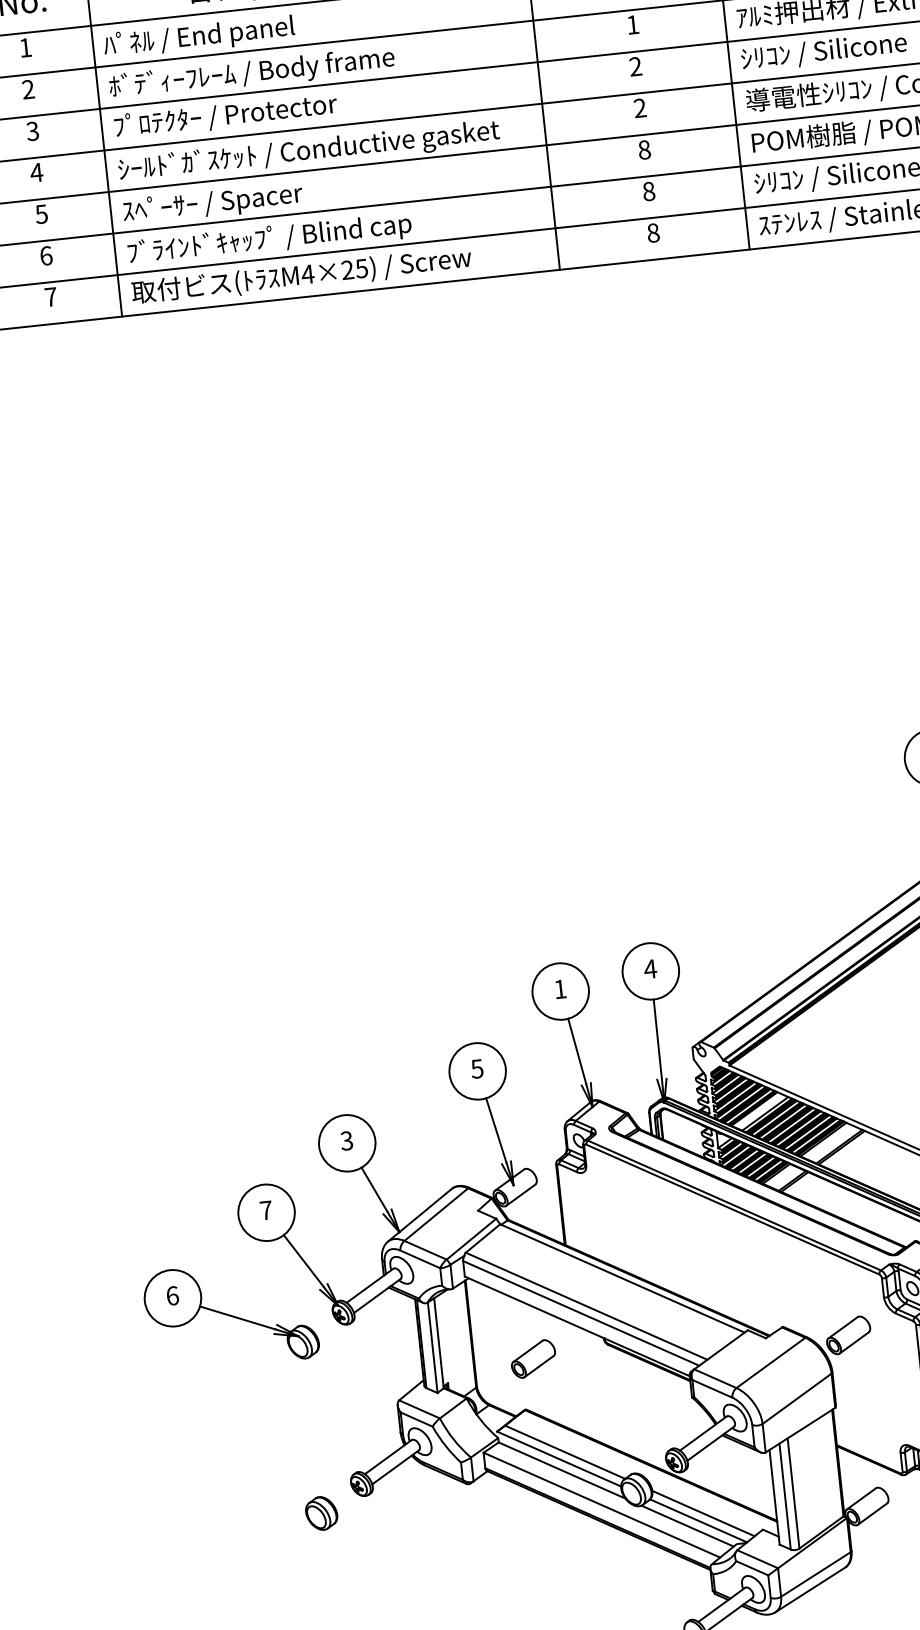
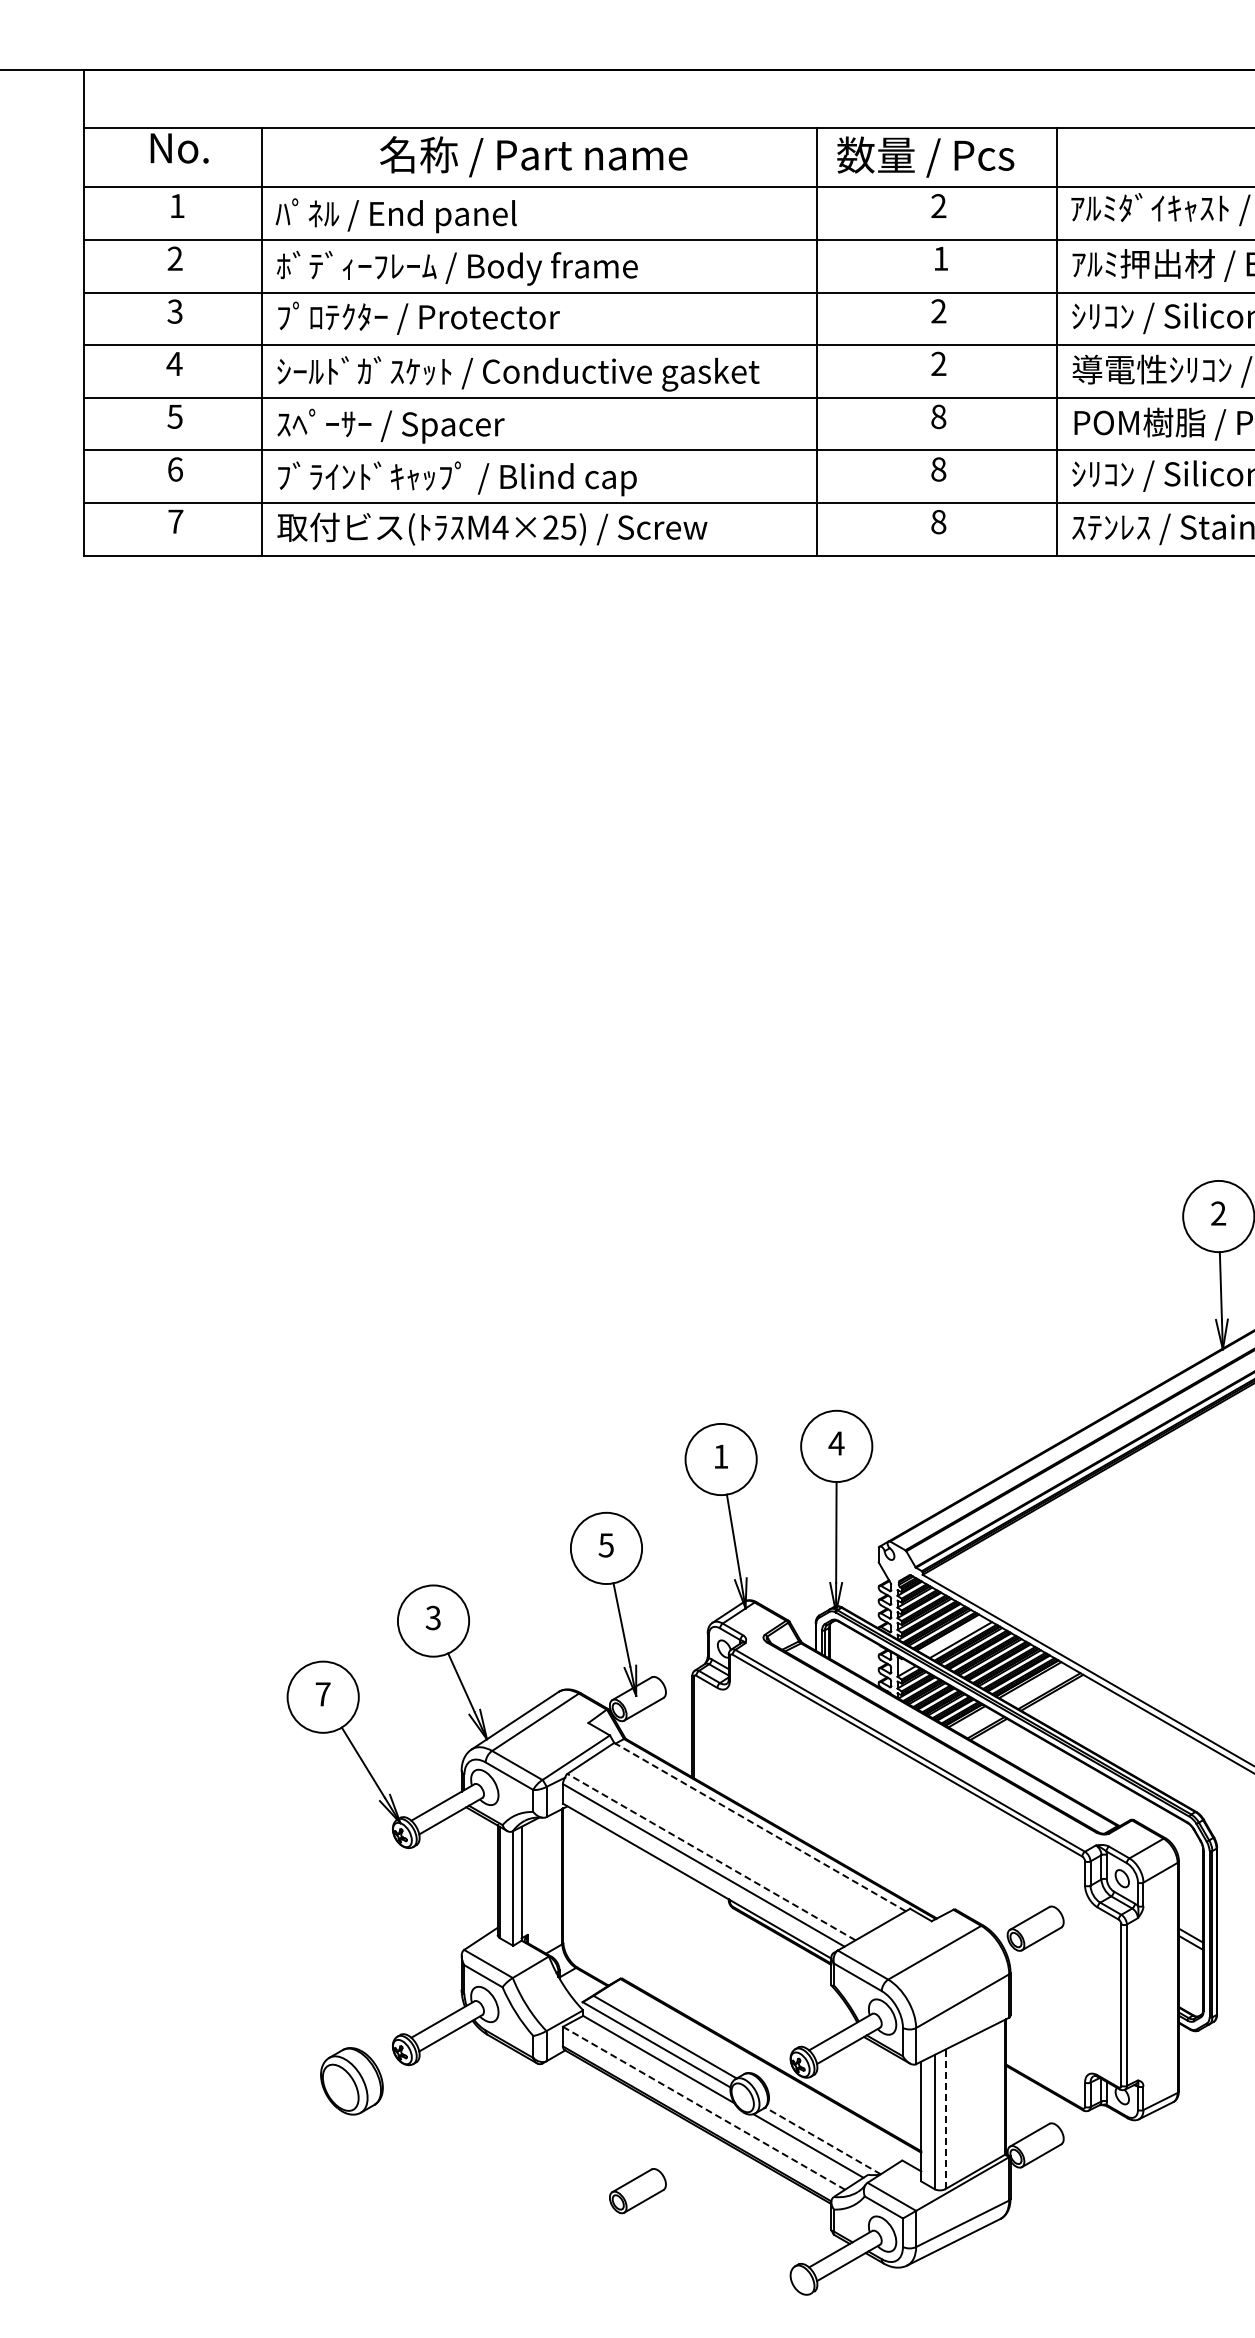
line: (621, 1278) -> (759, 1826), solid -> dashed
line: (586, 1305) -> (711, 1856), solid -> dashed
part: (231, 1314) -> (265, 1820), removed
part: (533, 1359) -> (637, 2191), moved
line: (793, 1493) -> (945, 2119), solid -> dashed
line: (602, 1505) -> (704, 2108), solid -> dashed
part: (321, 1512) -> (351, 2080), size x1.6
line: (703, 1513) -> (830, 2132), removed
line: (698, 1520) -> (823, 2140), solid -> dashed

